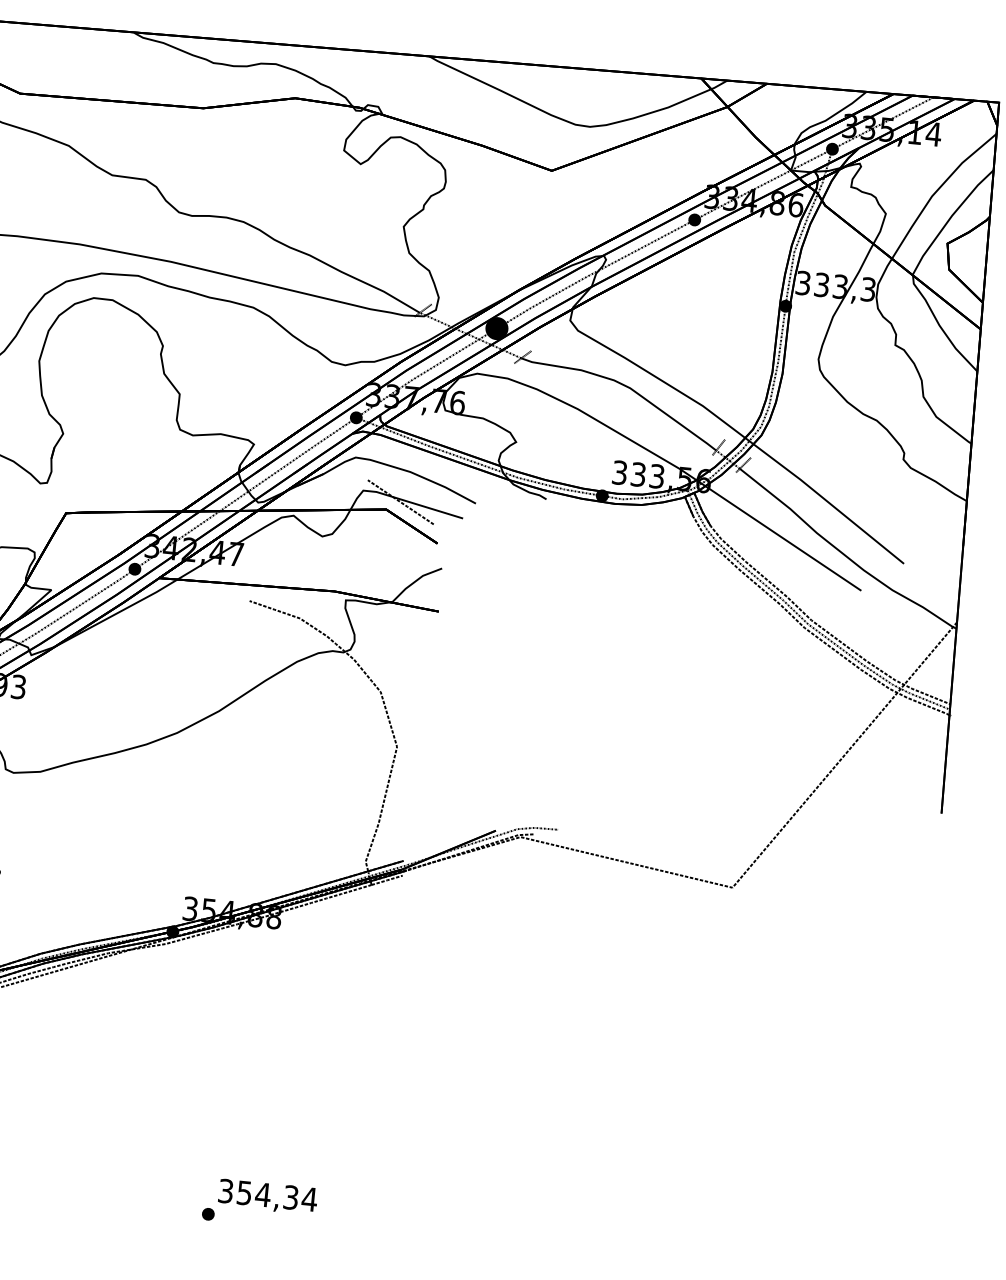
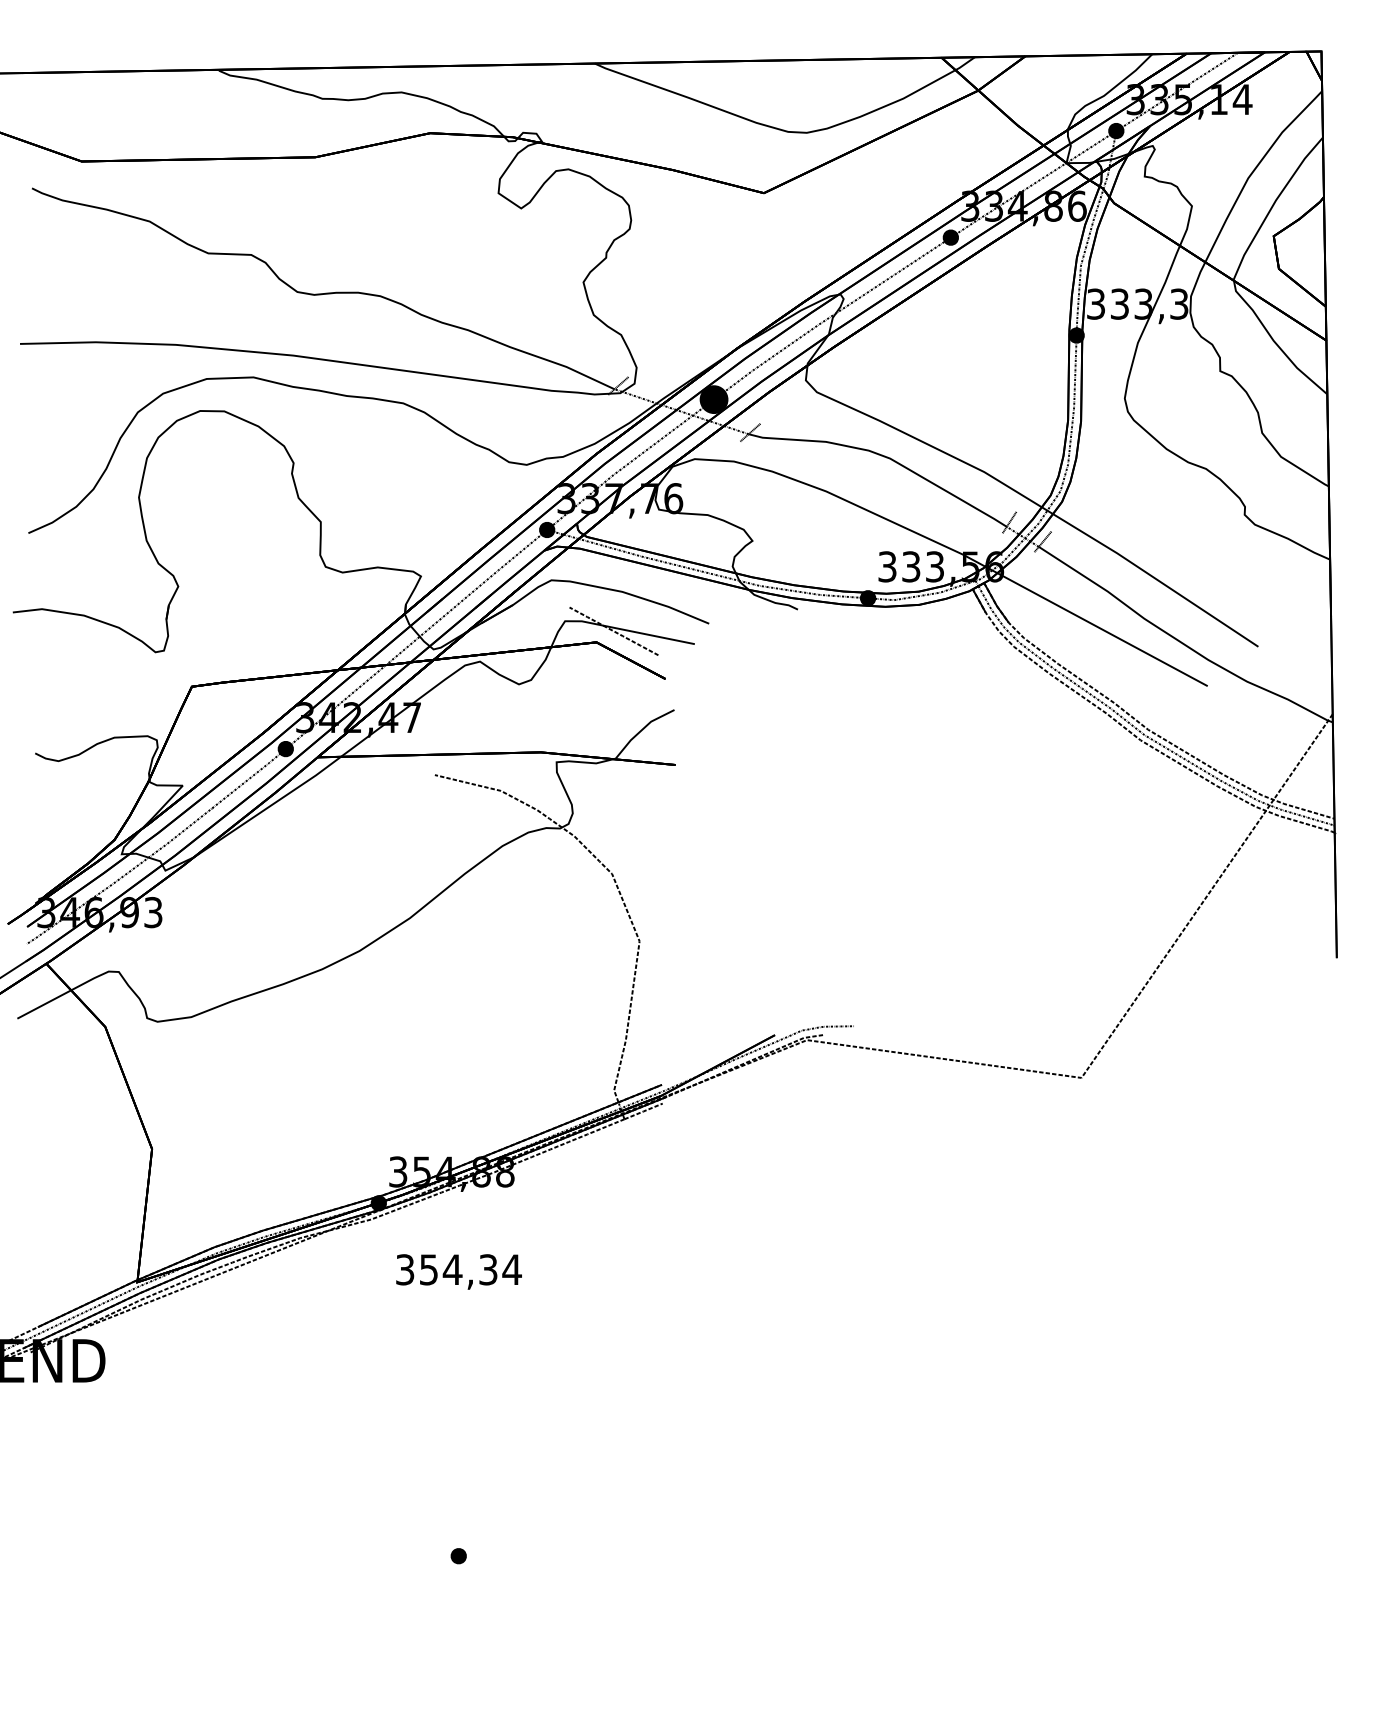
text: (267, 1196) -> (458, 1271), moved

